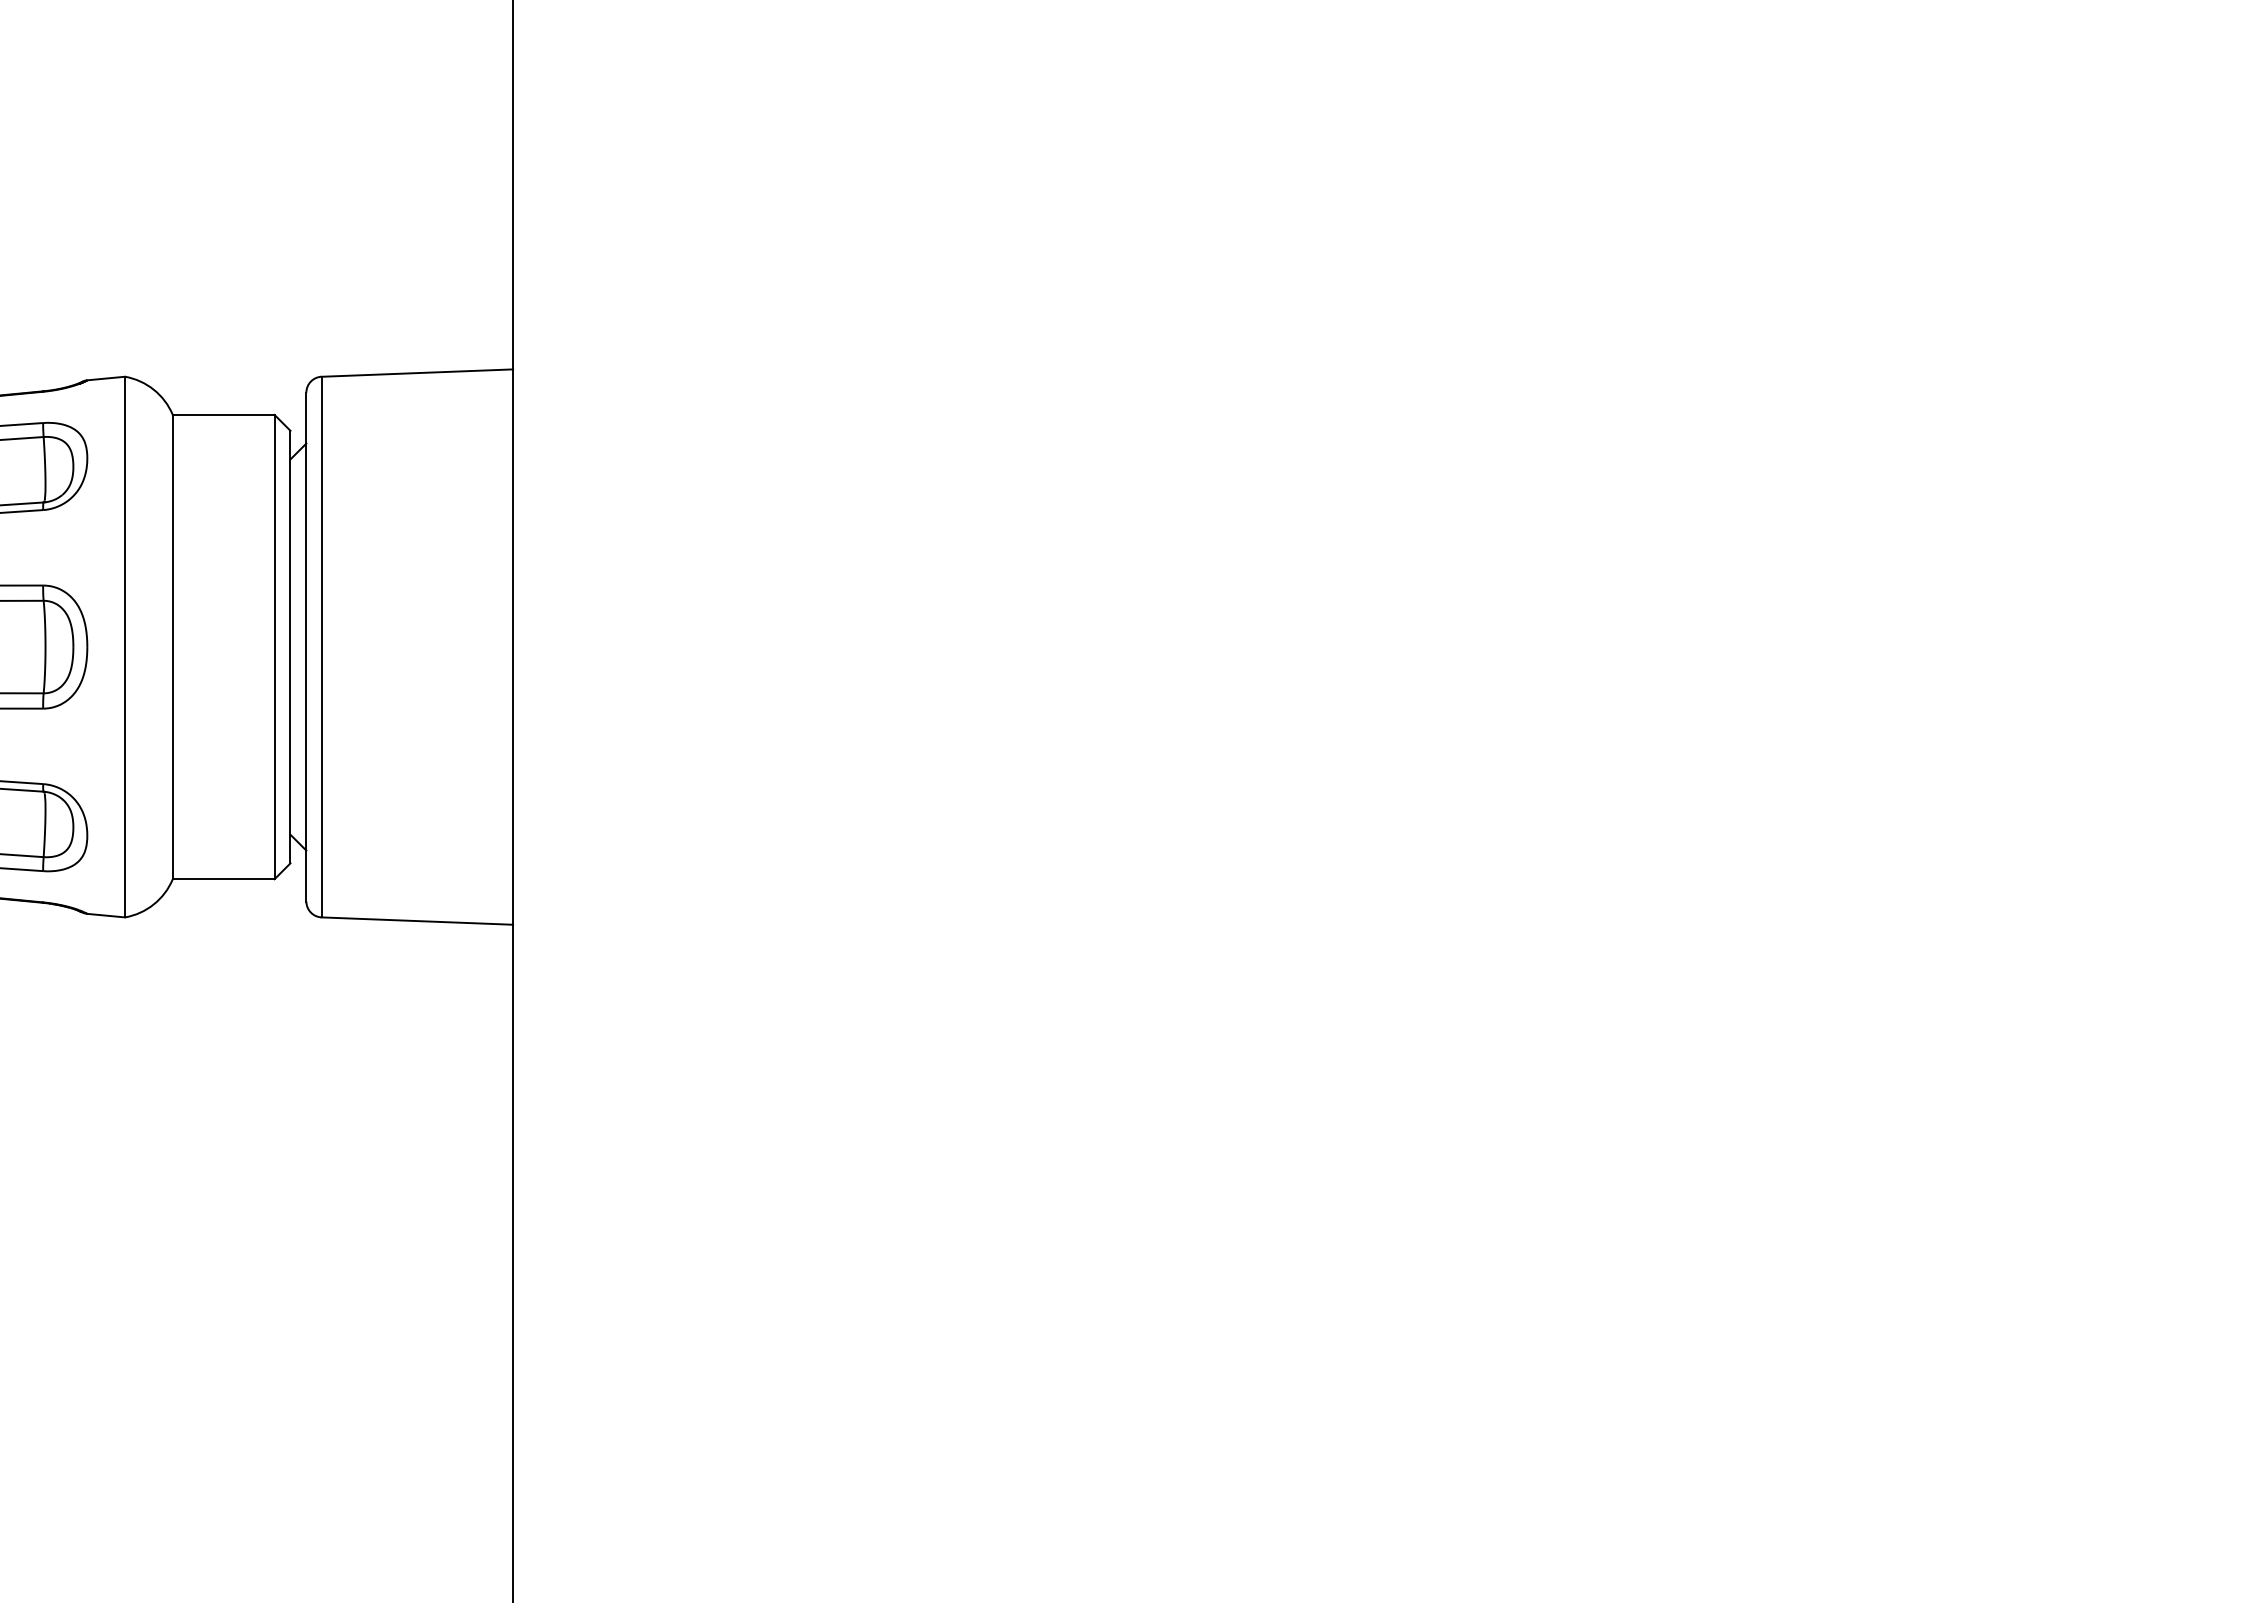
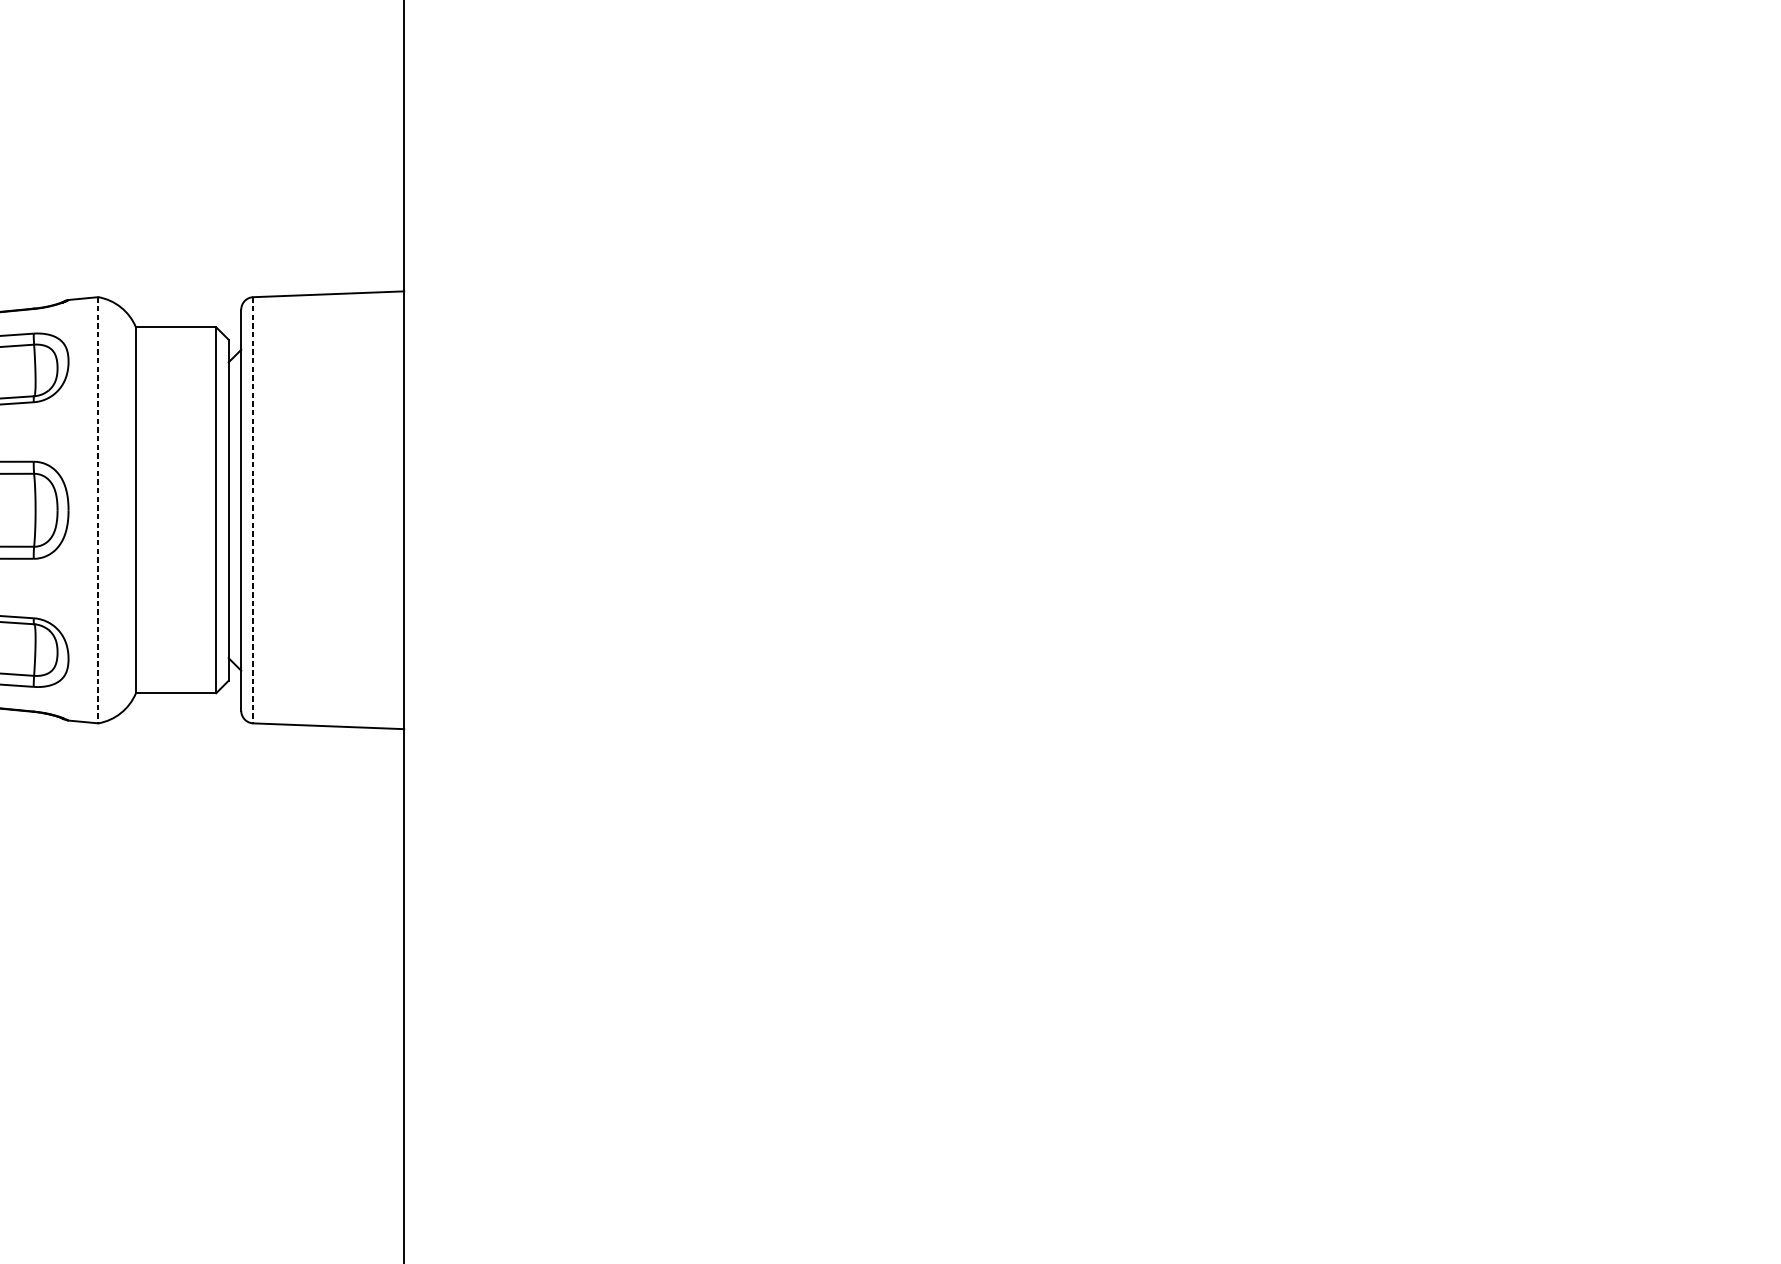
line: (125, 647) -> (98, 510), solid -> dashed
line: (321, 647) -> (253, 510), solid -> dashed

